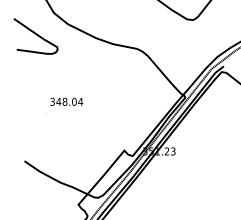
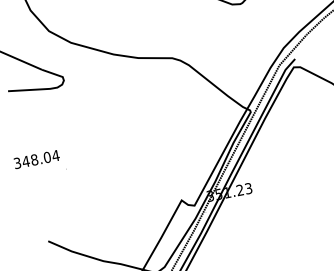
text: (66, 101) -> (36, 159), moved

